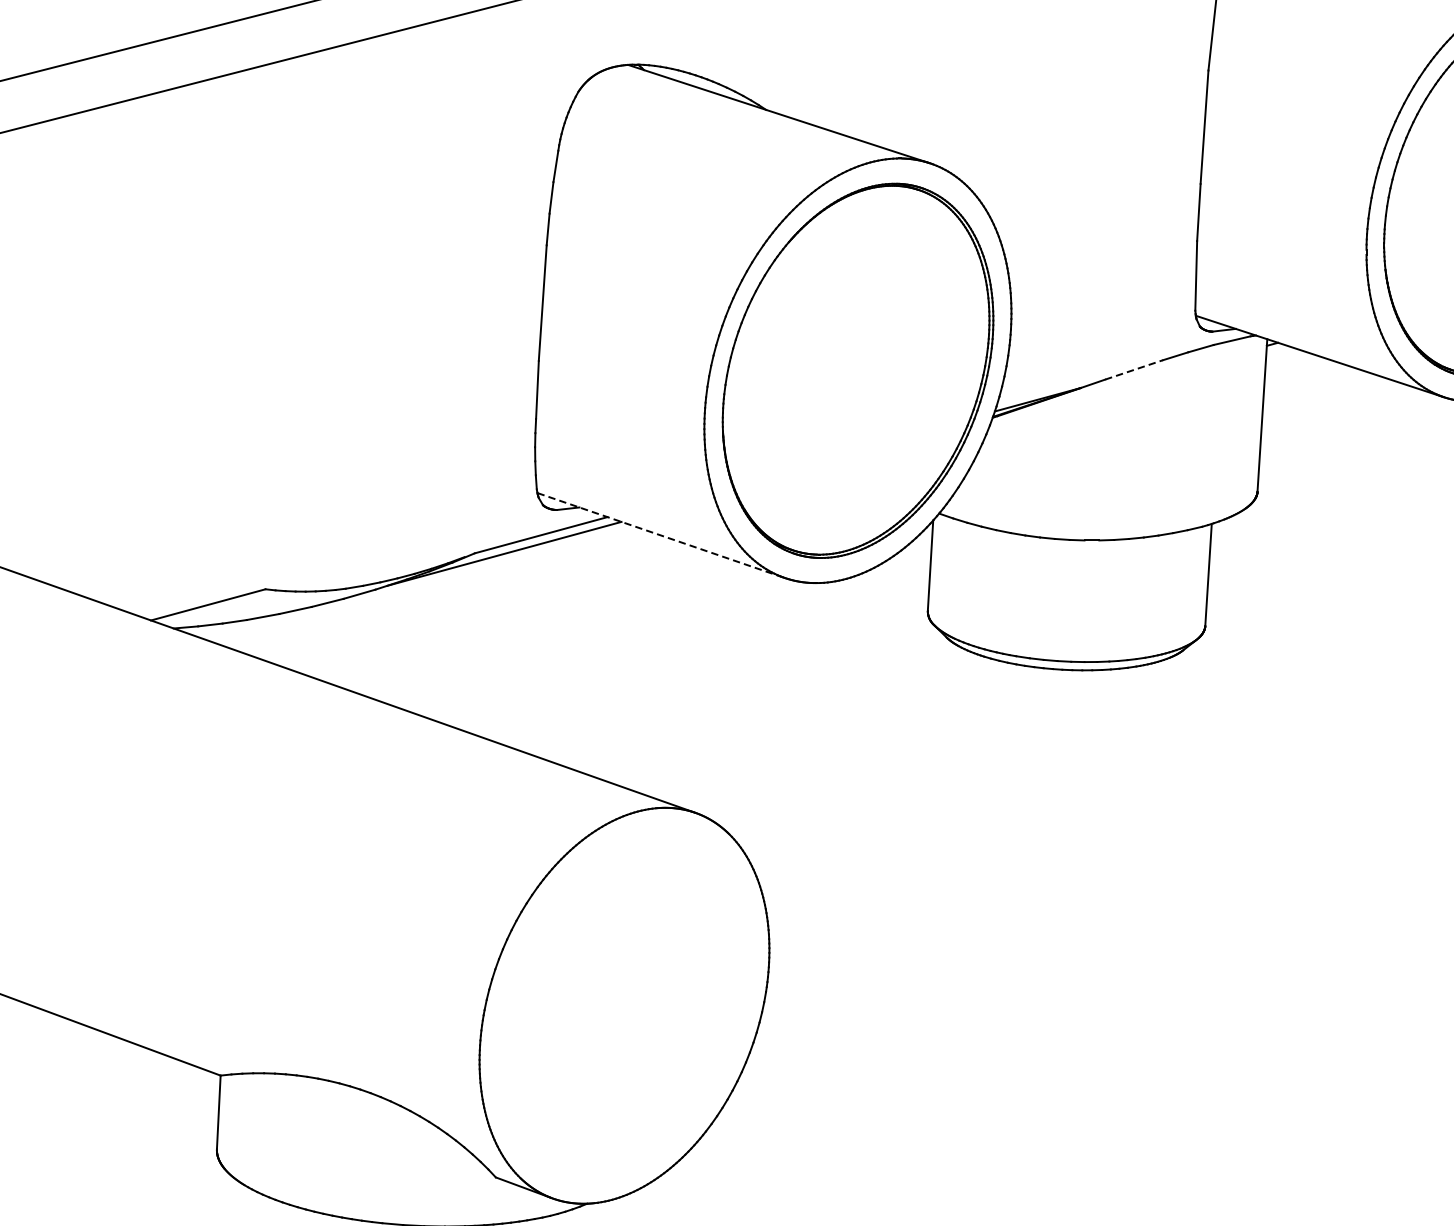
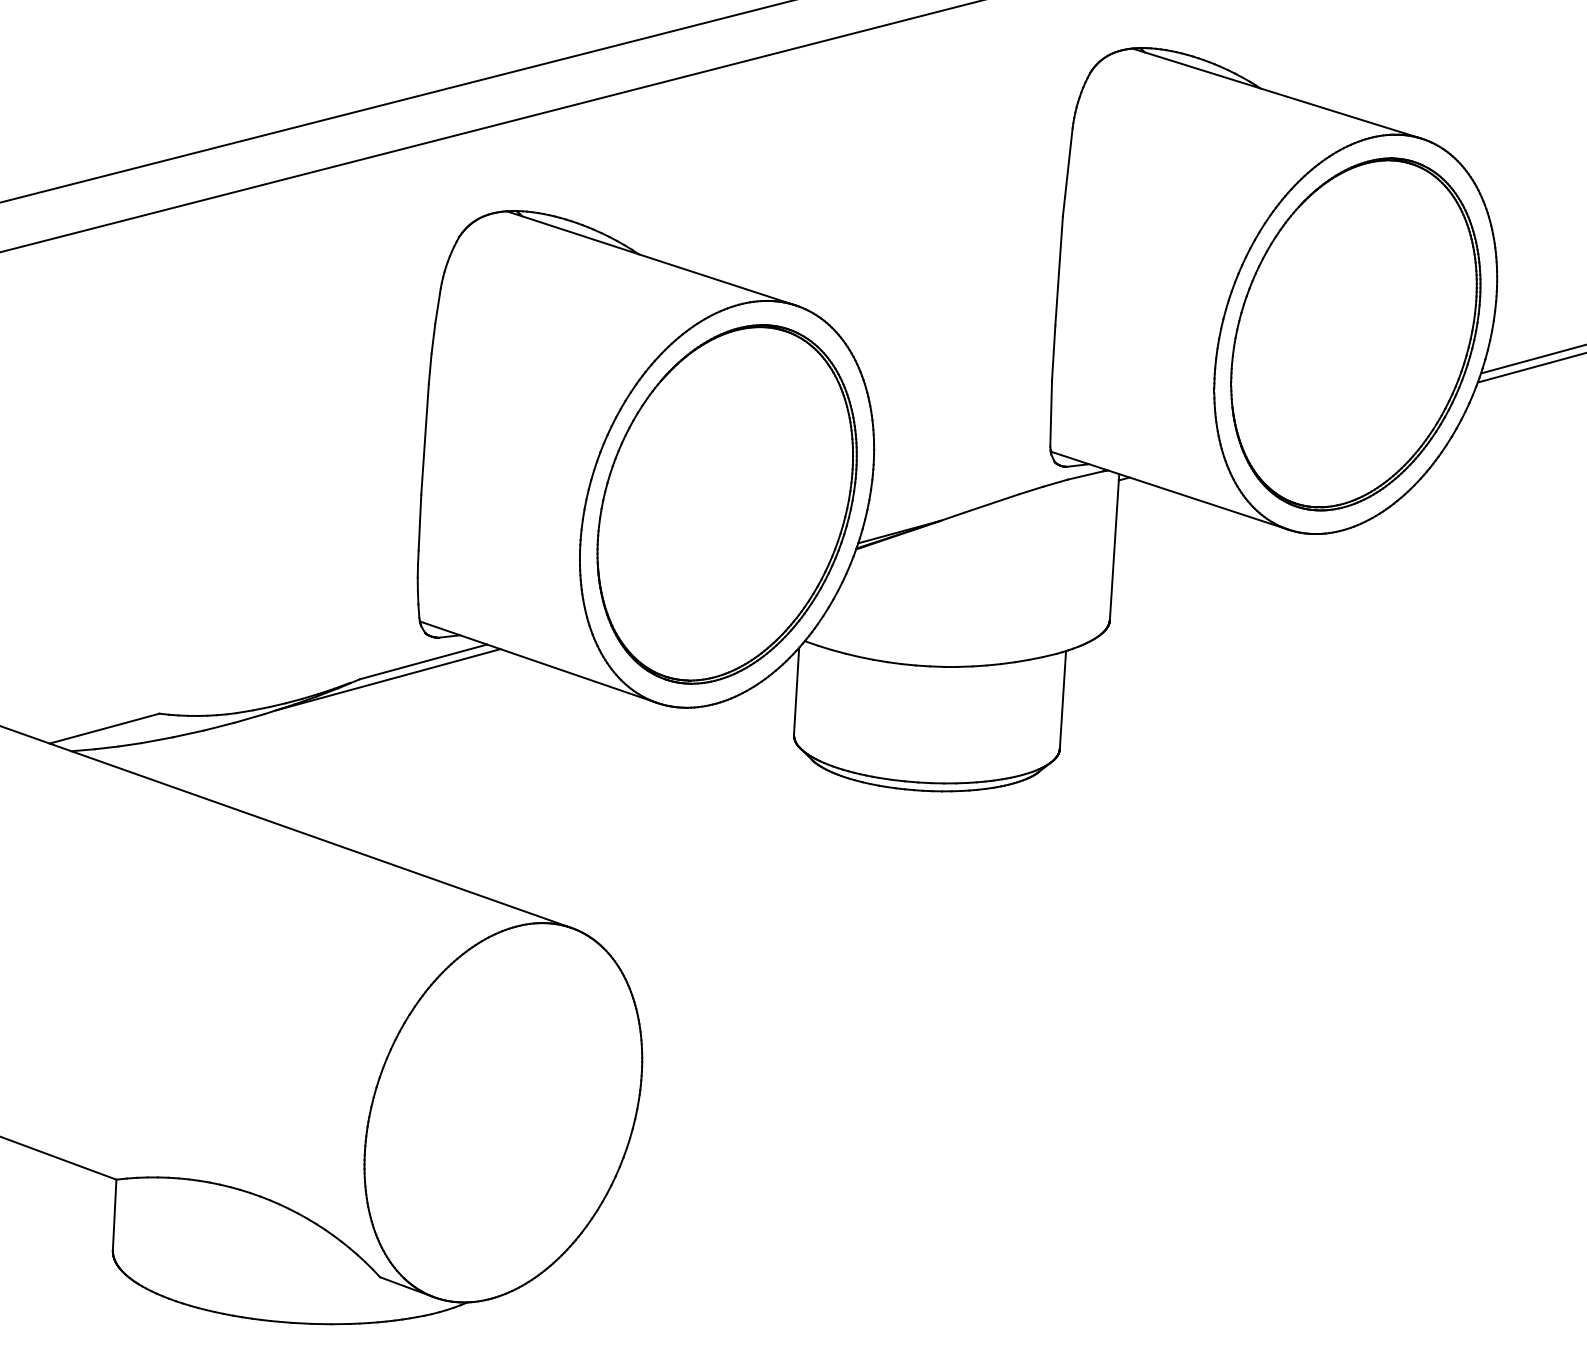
line: (1135, 369) -> (992, 503), dashed -> solid
line: (660, 534) -> (537, 661), dashed -> solid

